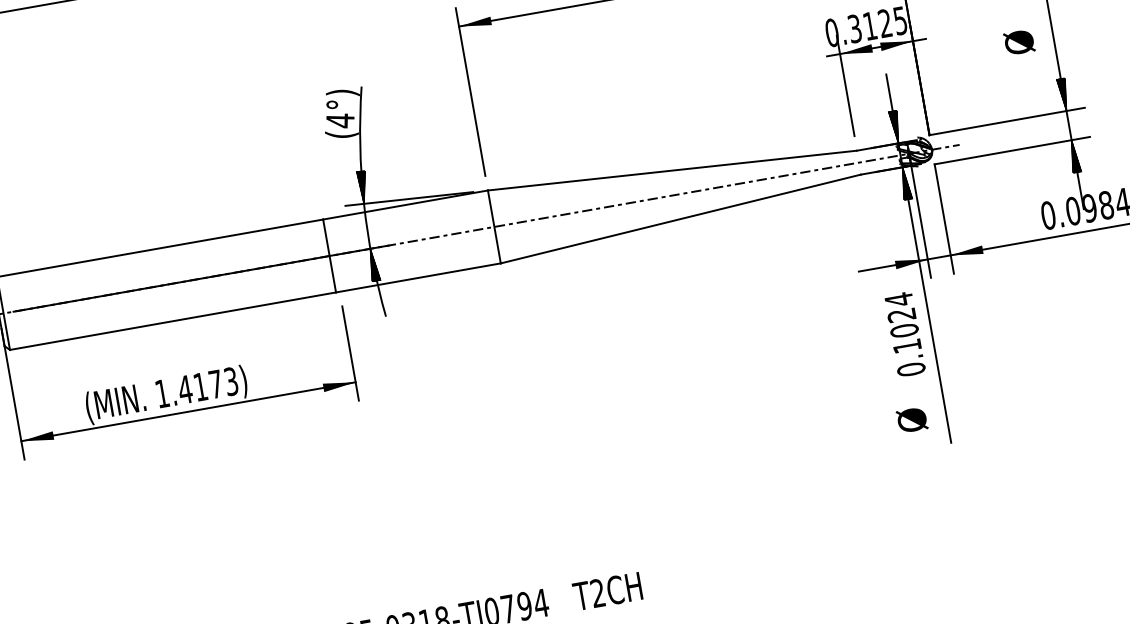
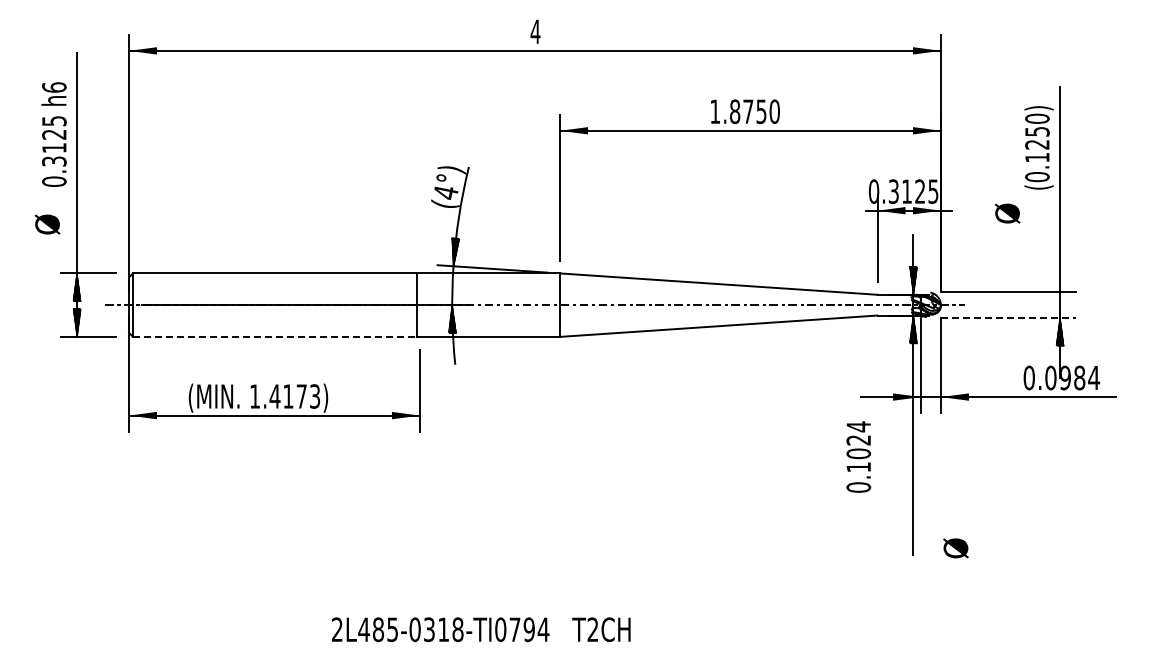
text: (1019, 42) -> (1007, 213), moved
hatch: (1062, 95) -> (1059, 278), removed
line: (1012, 150) -> (1008, 317), solid -> dashed
line: (172, 320) -> (274, 336), solid -> dashed
text: (904, 333) -> (858, 456), moved
text: (911, 420) -> (955, 548), moved

